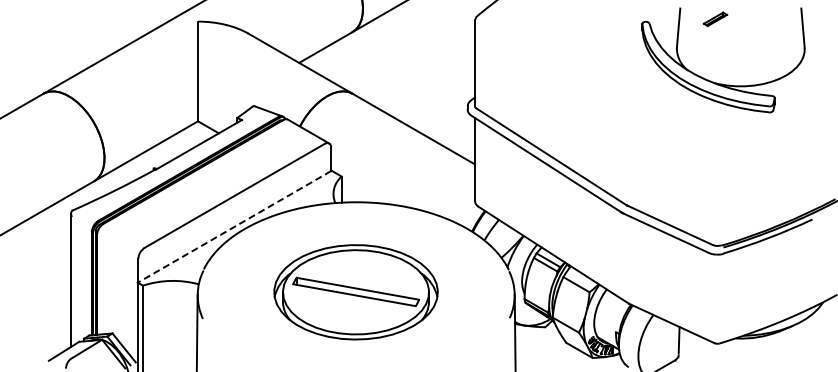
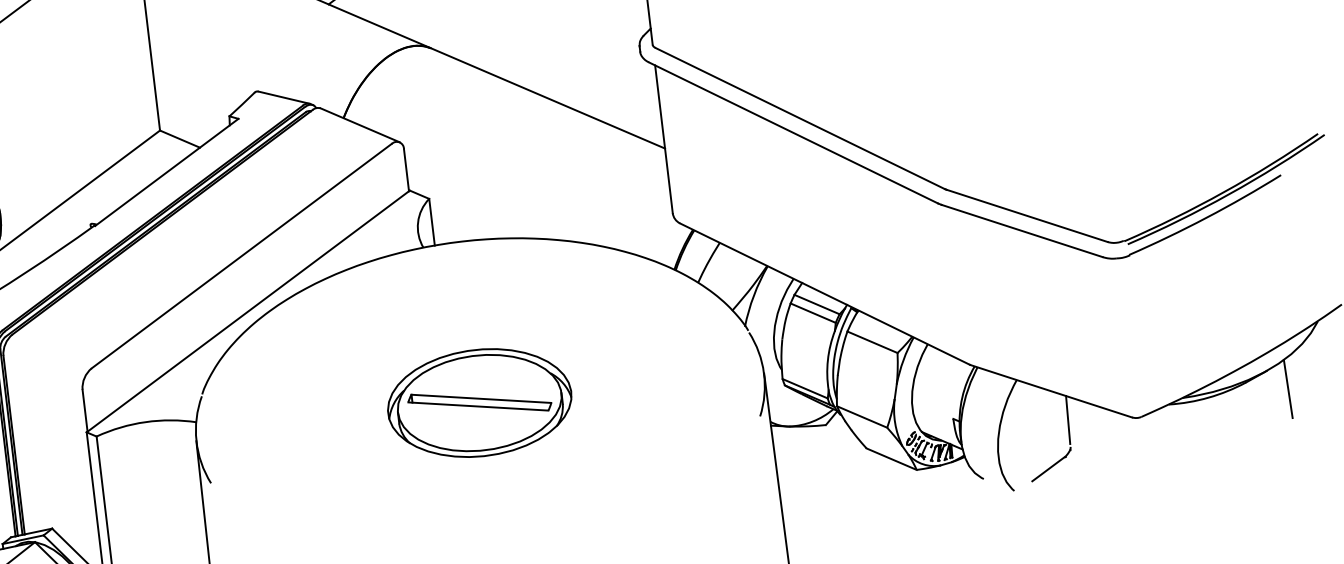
line: (234, 227) -> (247, 312), dashed -> solid
part: (356, 292) -> (480, 403), size x0.62
line: (801, 337) -> (1286, 388), added

